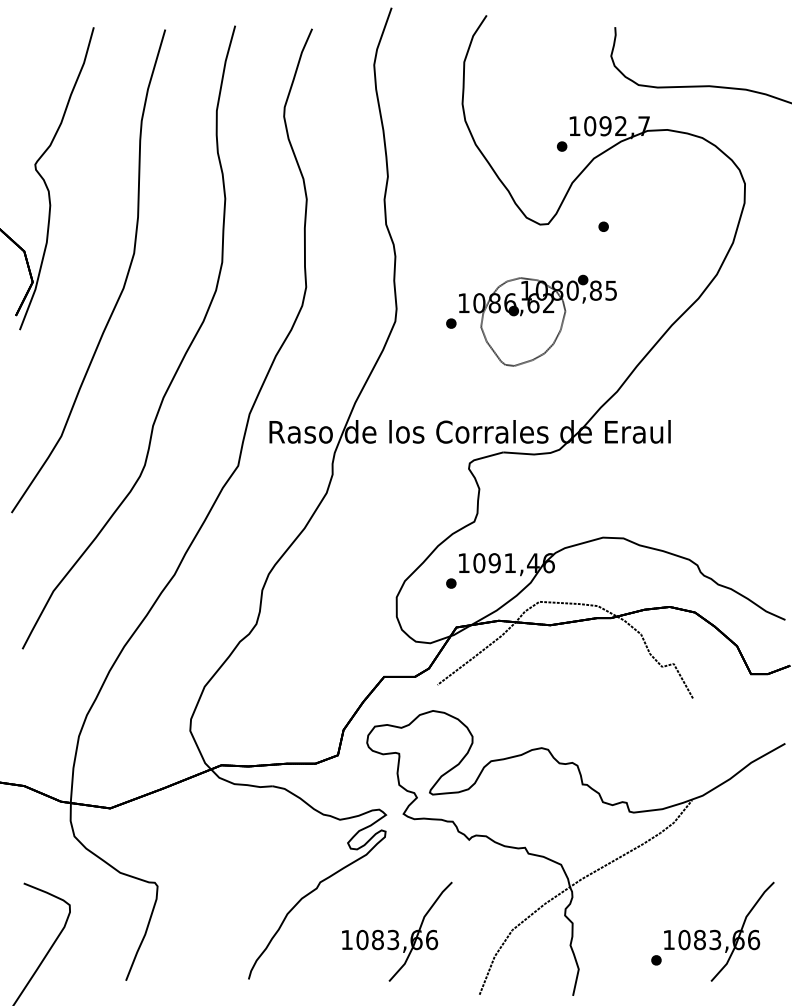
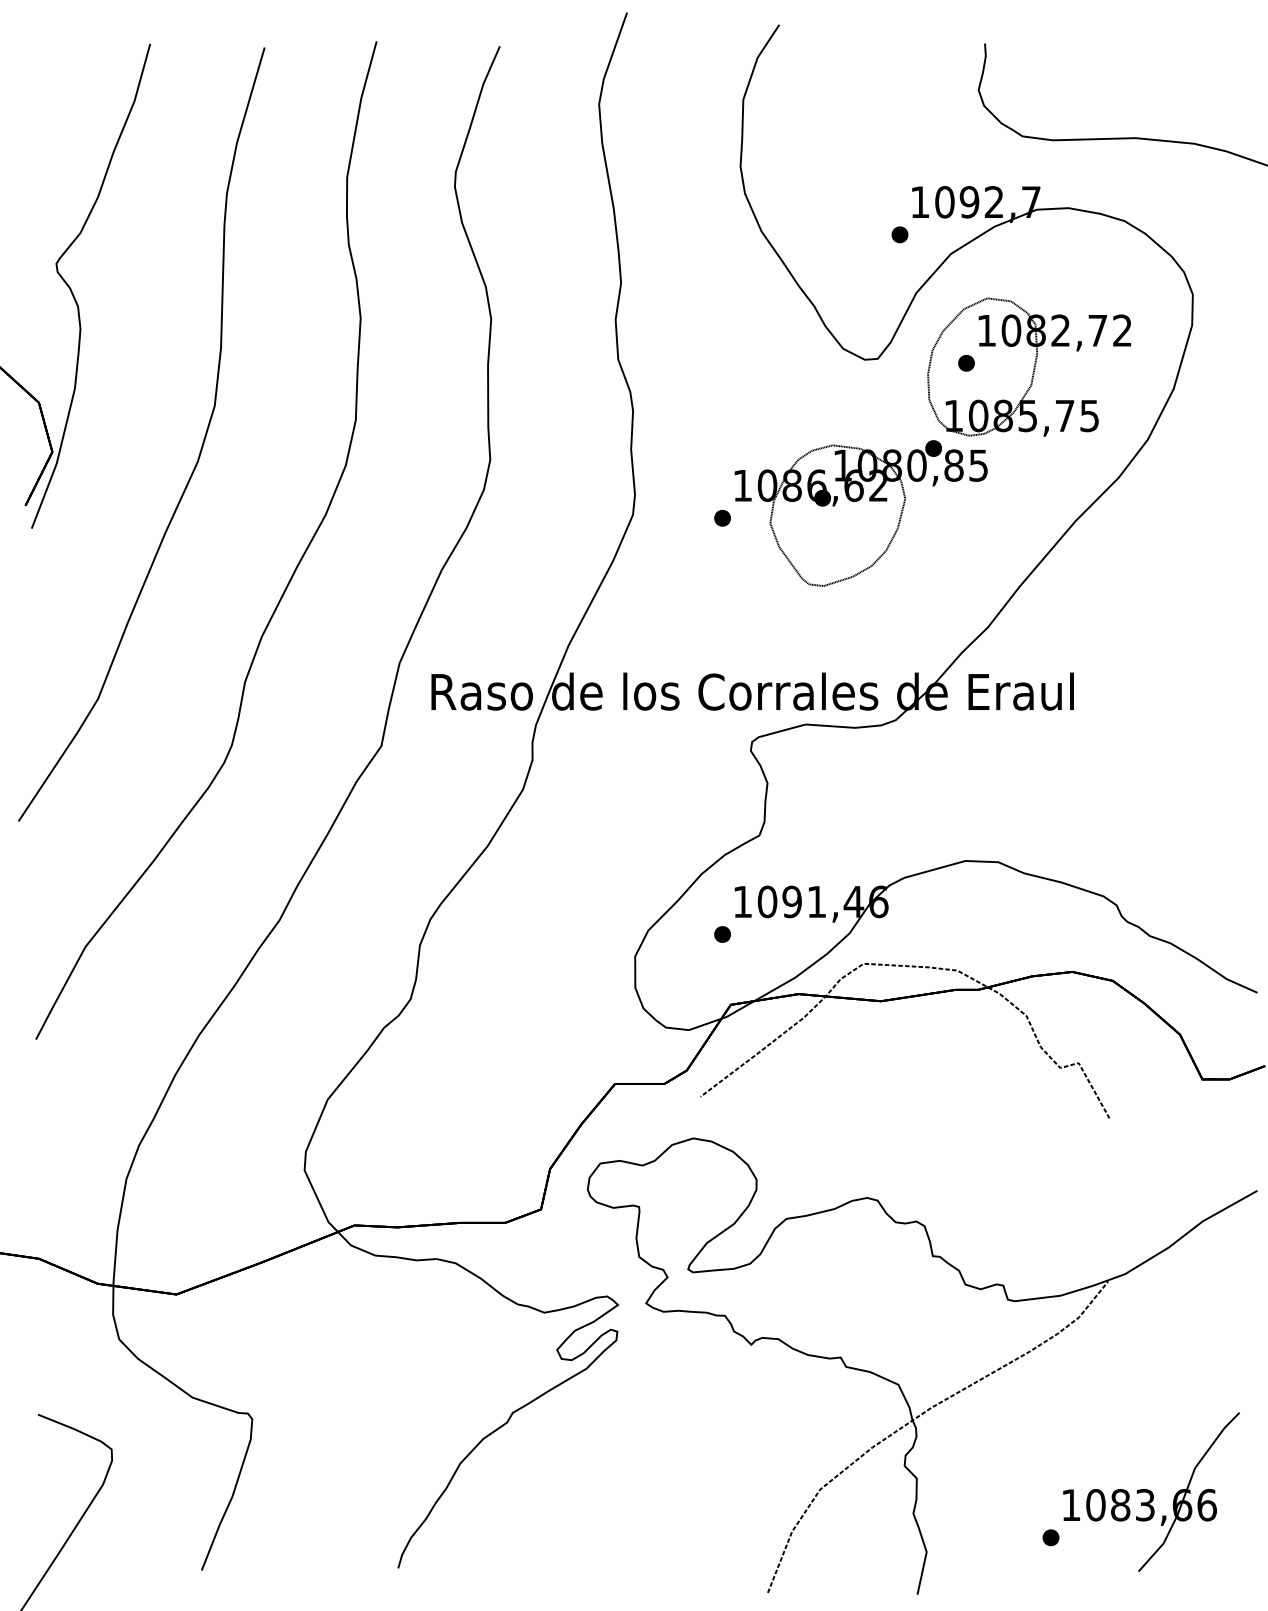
part: (642, 228) -> (1028, 365), added
part: (397, 931) -> (636, 1491), removed

